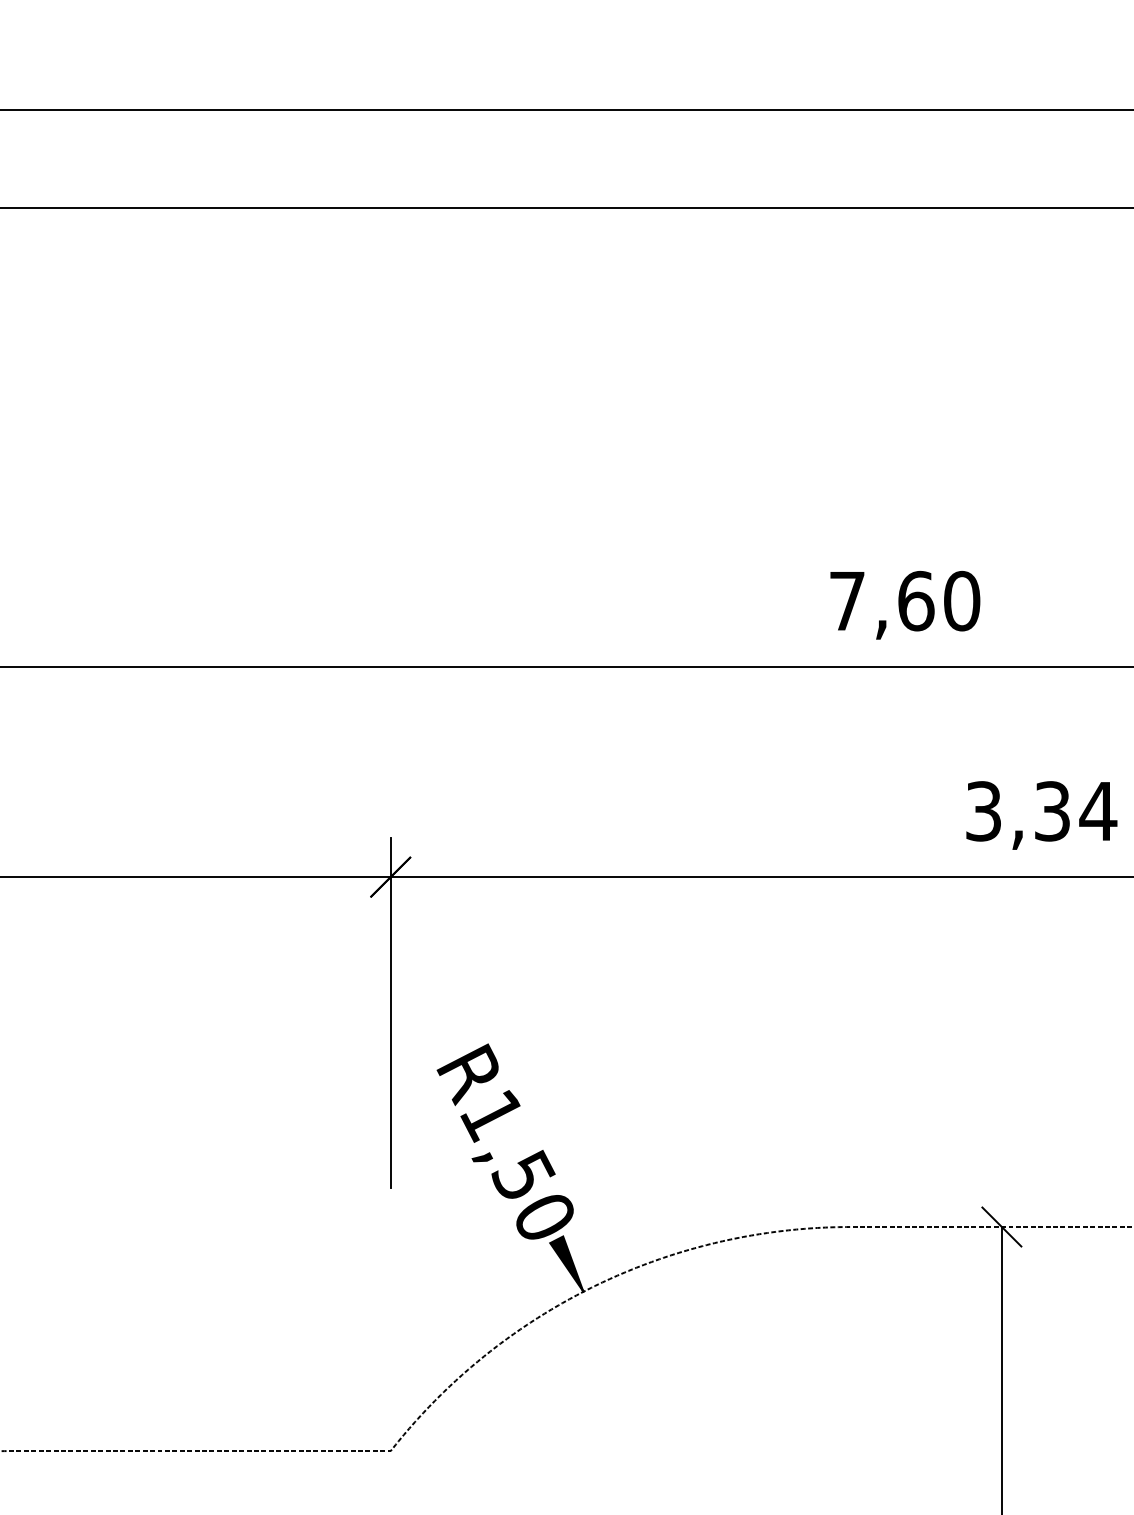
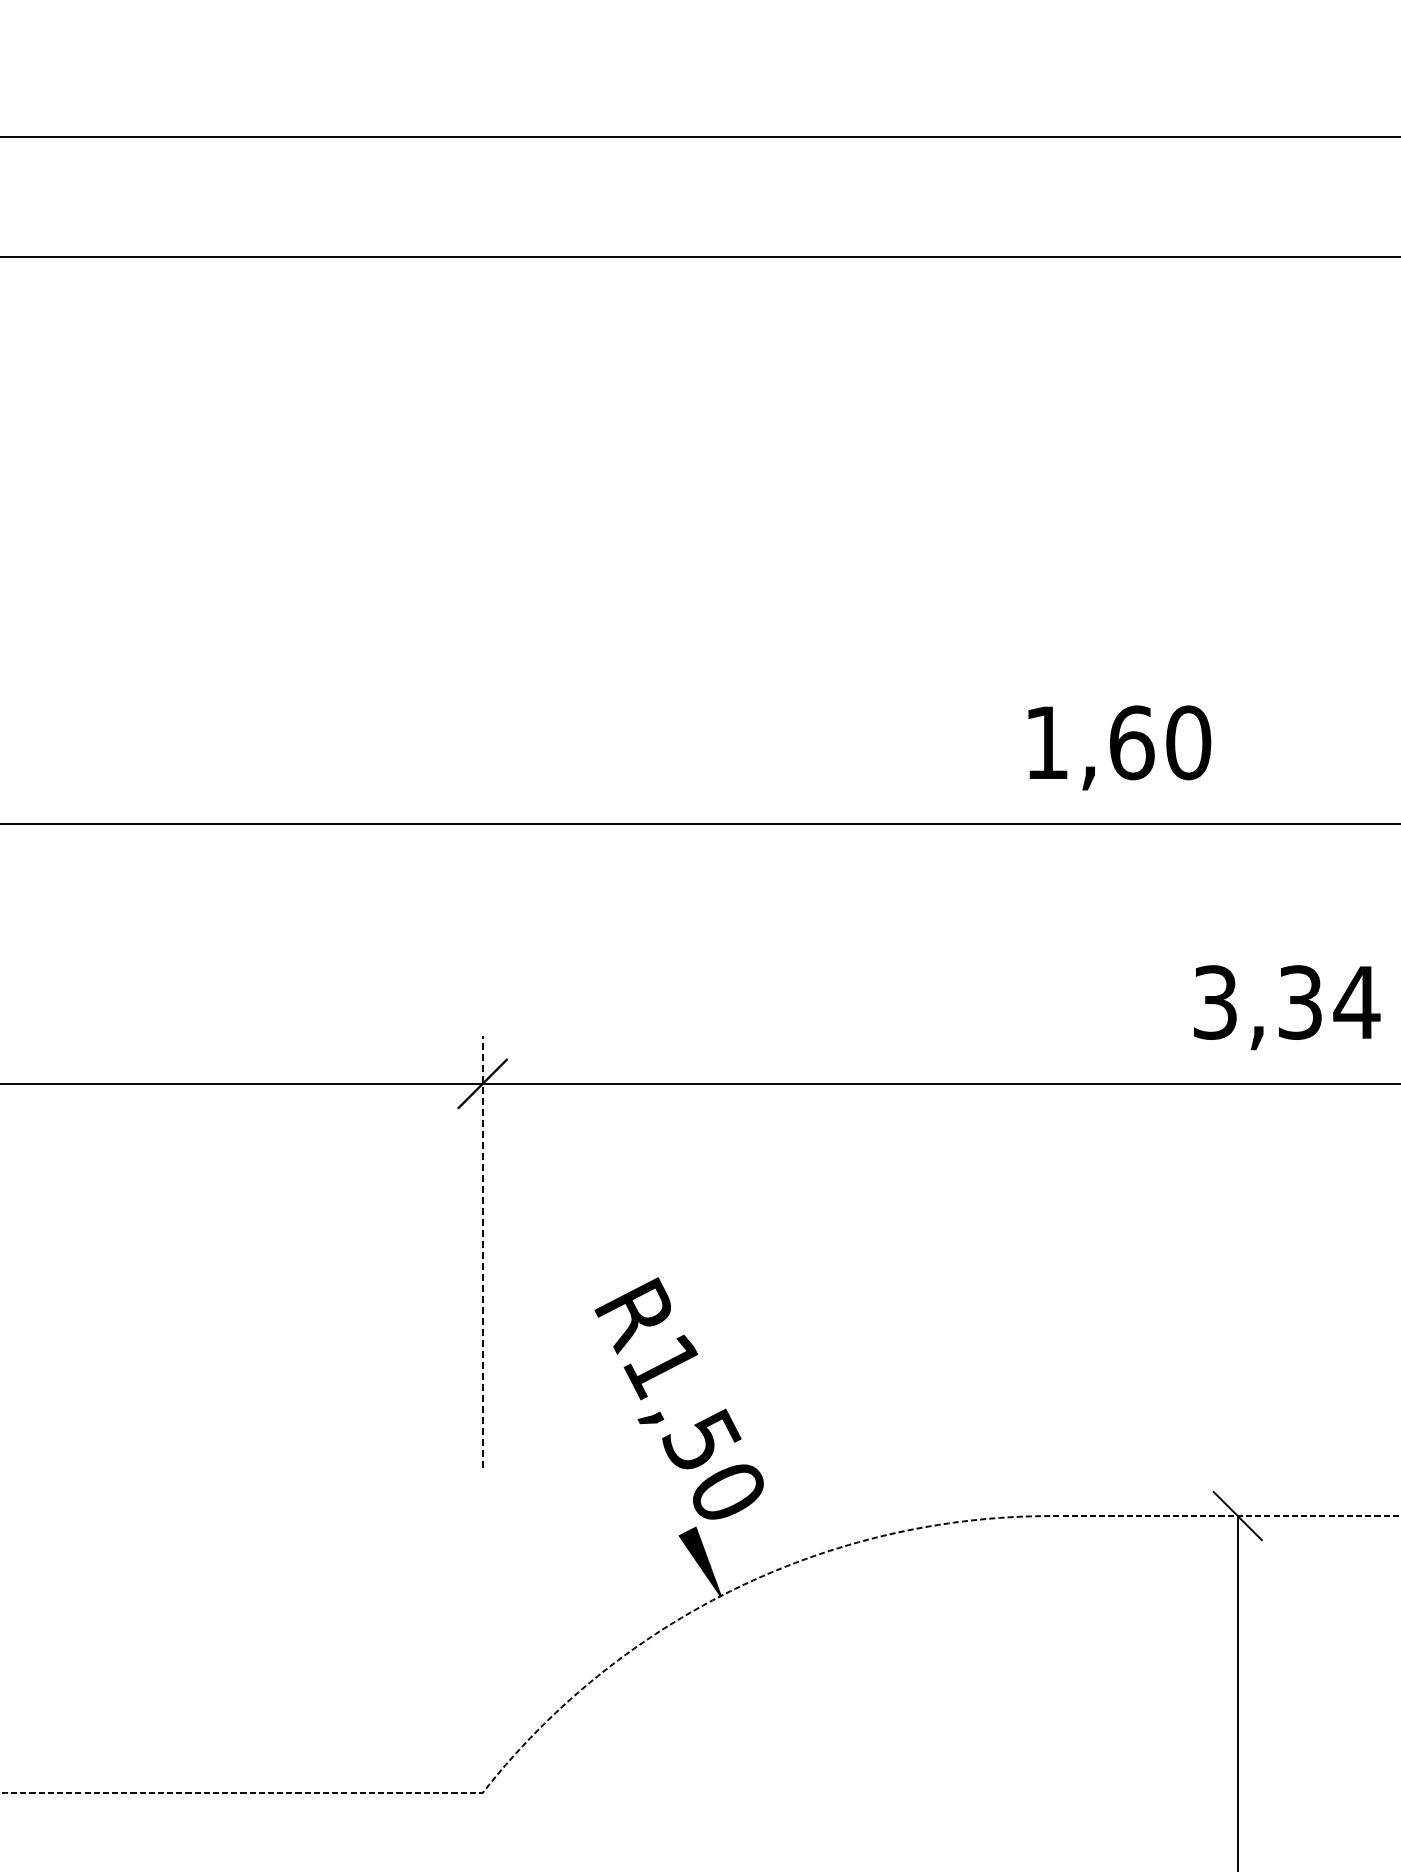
text: (847, 600) -> (1046, 742), 7,60 -> 1,60
line: (390, 1012) -> (482, 1251), solid -> dashed
text: (504, 1141) -> (678, 1398), moved

